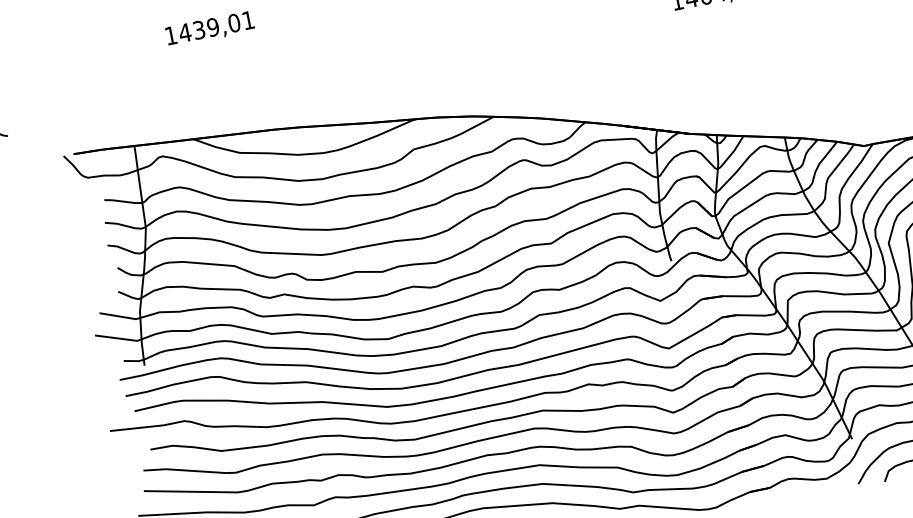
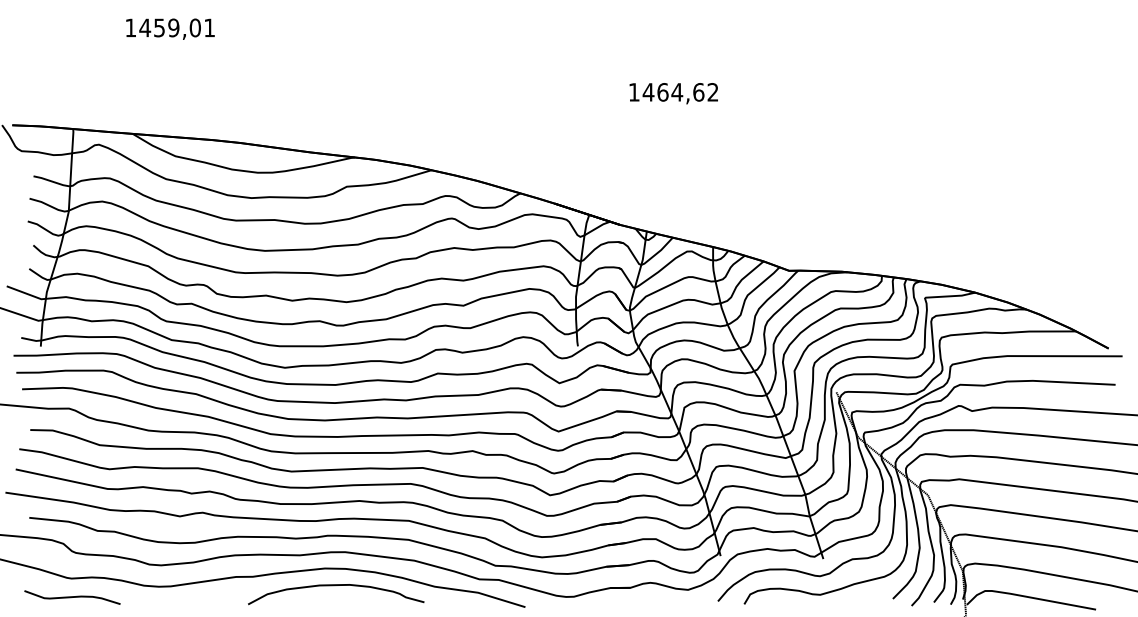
text: (199, 29) -> (159, 27), 1439,01 -> 1459,01

